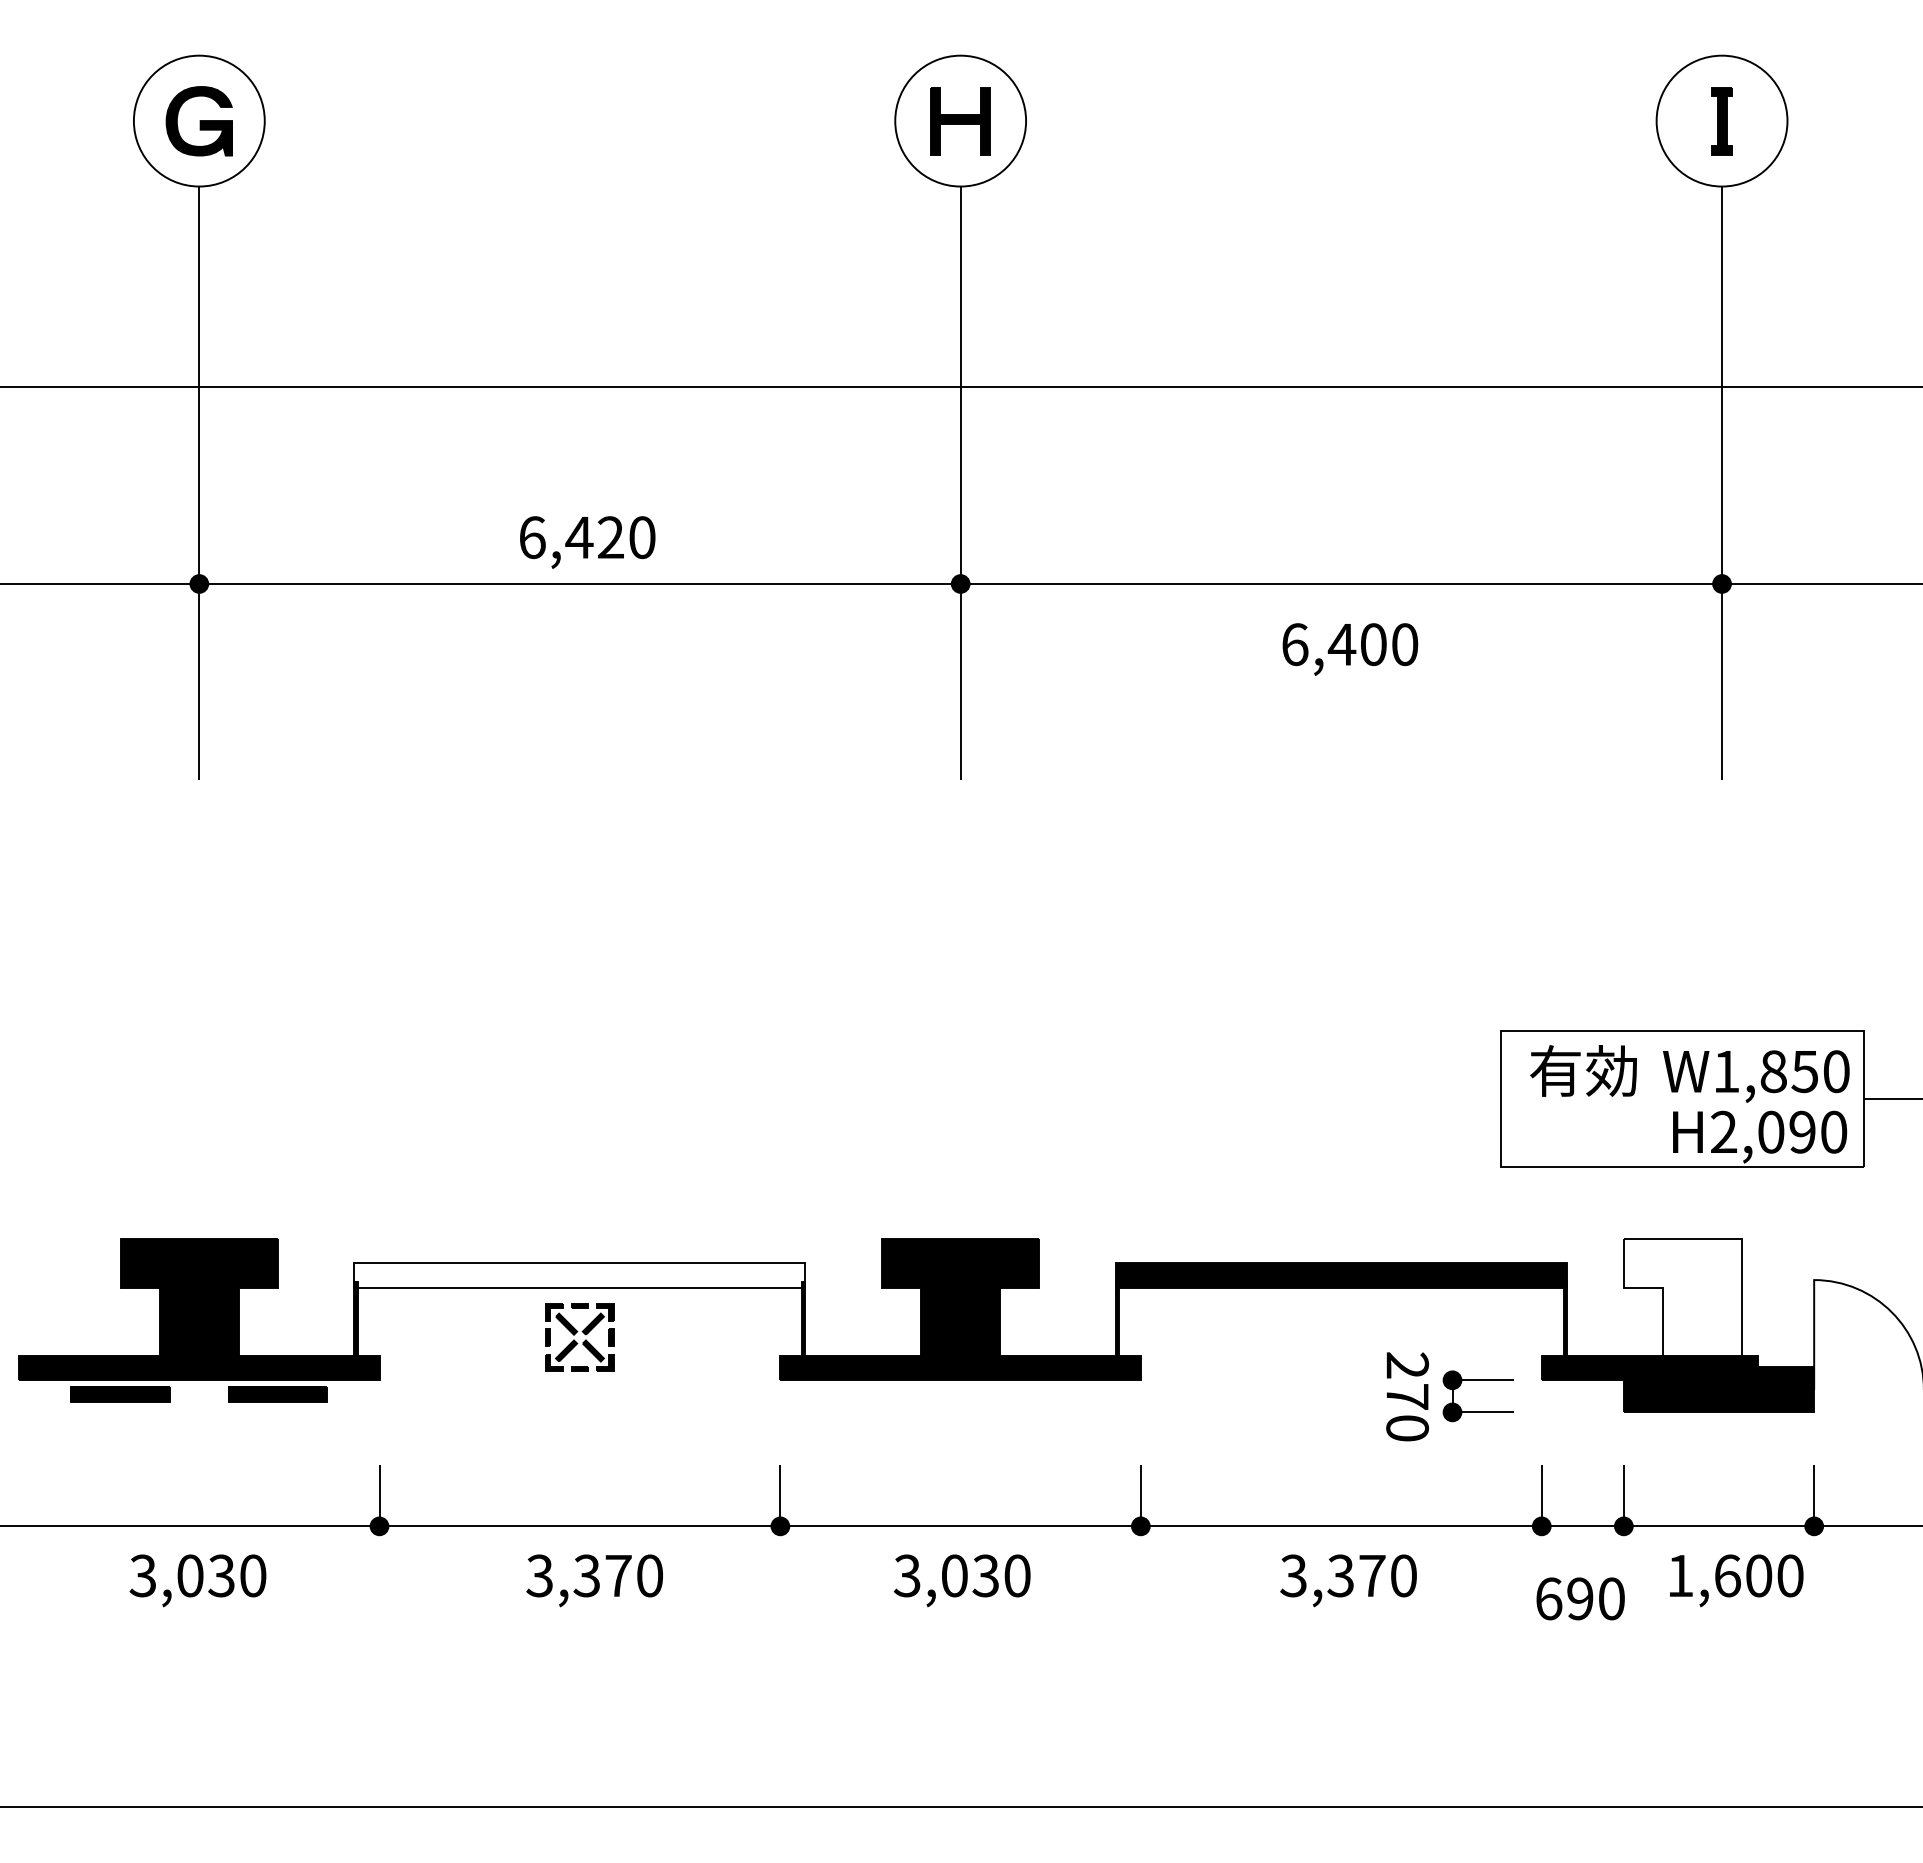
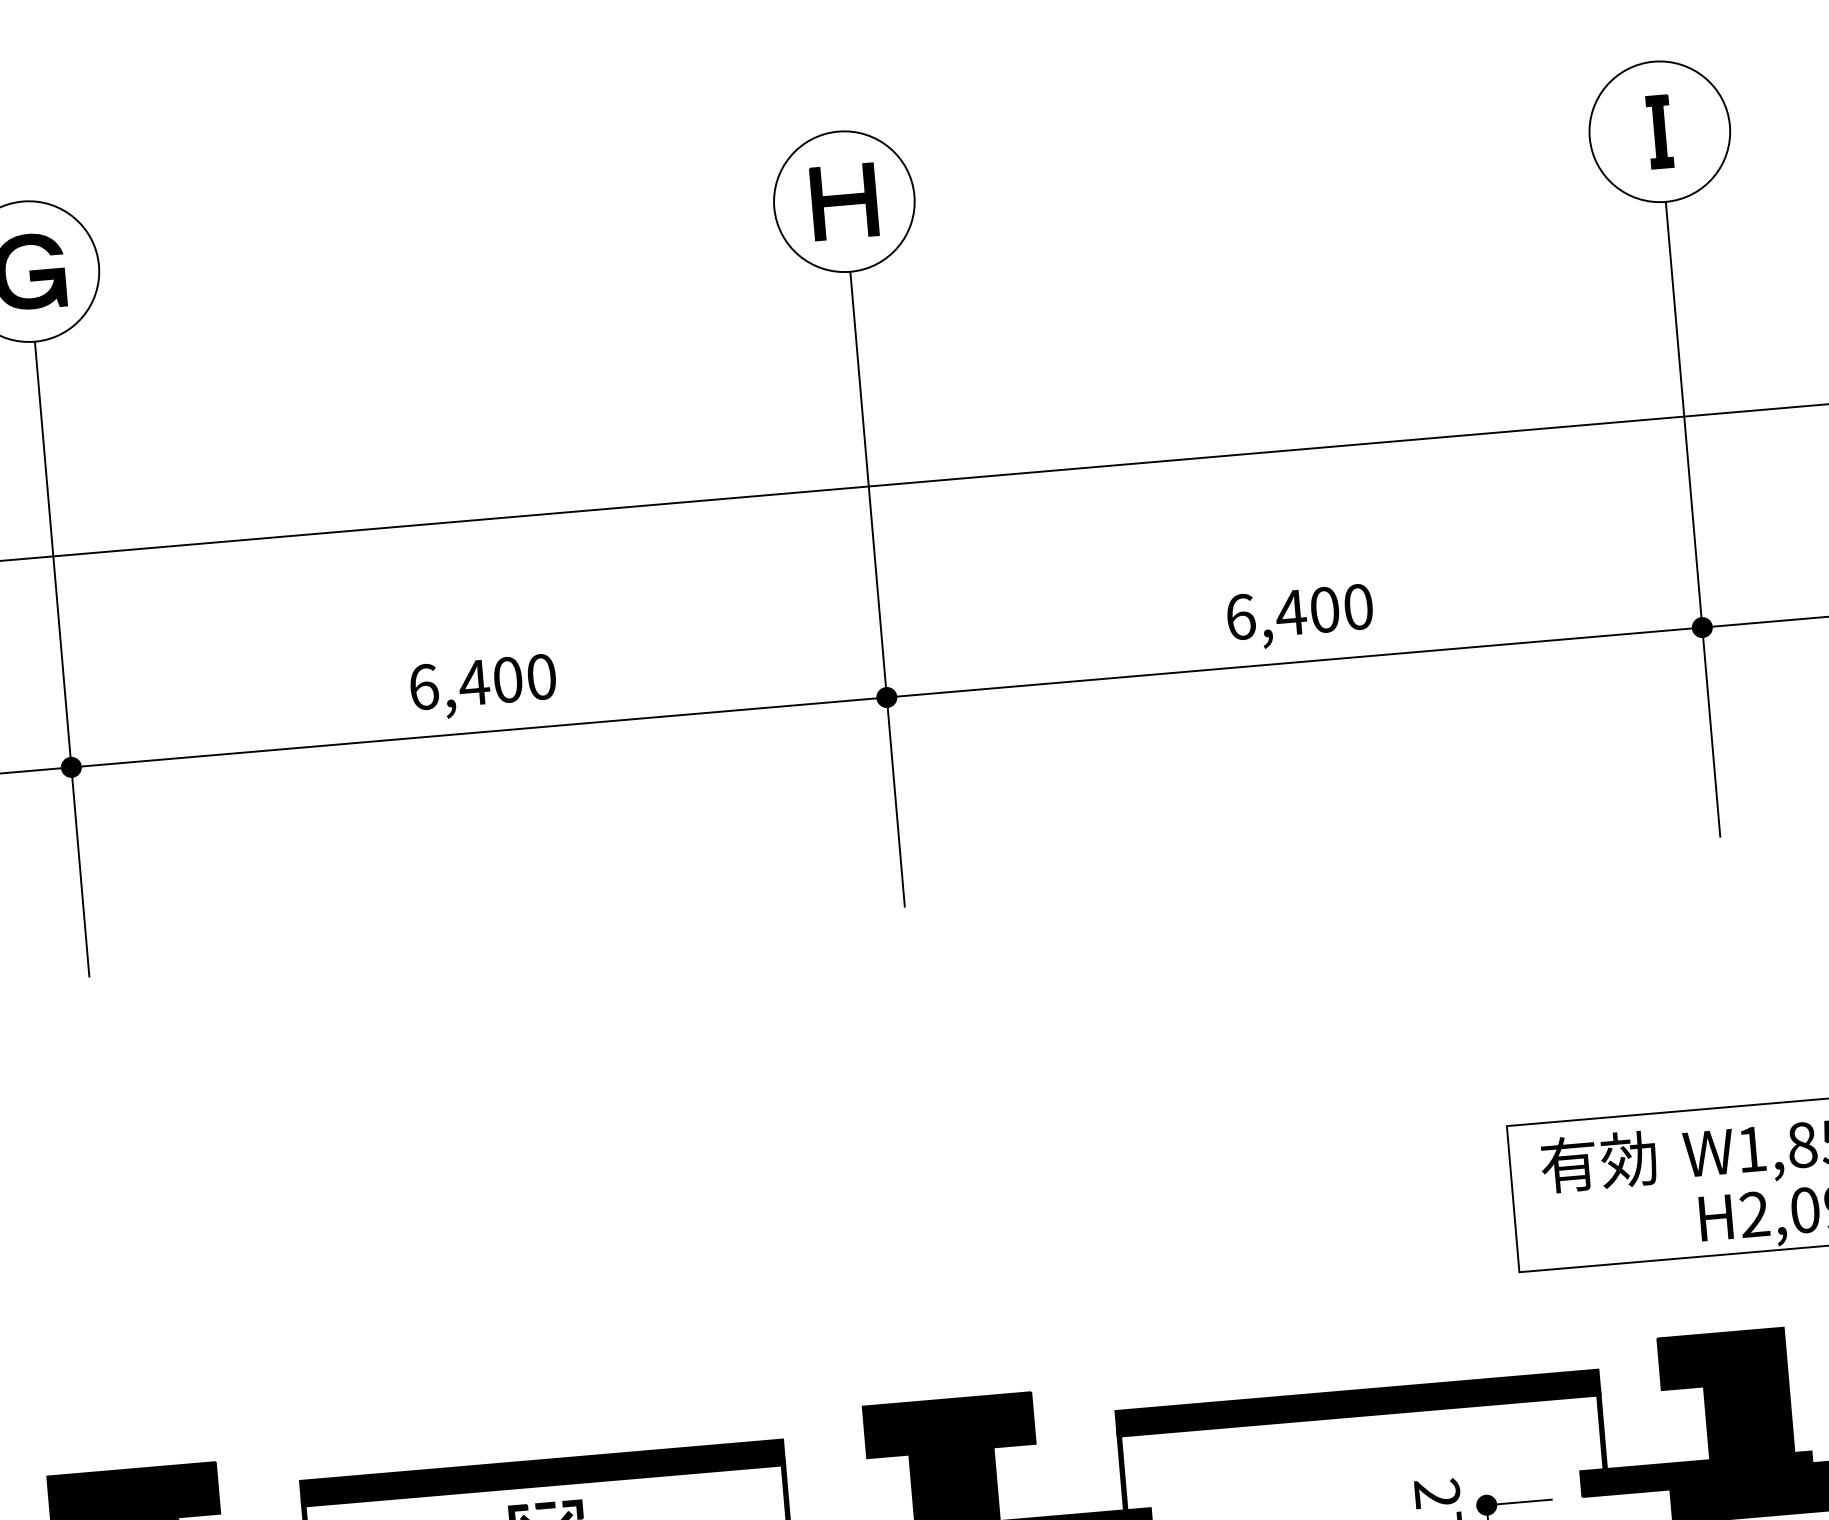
text: (610, 537) -> (507, 679), 6,420 -> 6,400
text: (1350, 649) -> (1300, 617), moved
fill: (579, 1275) -> (542, 1473), added
fill: (1682, 1303) -> (1726, 1401), added

